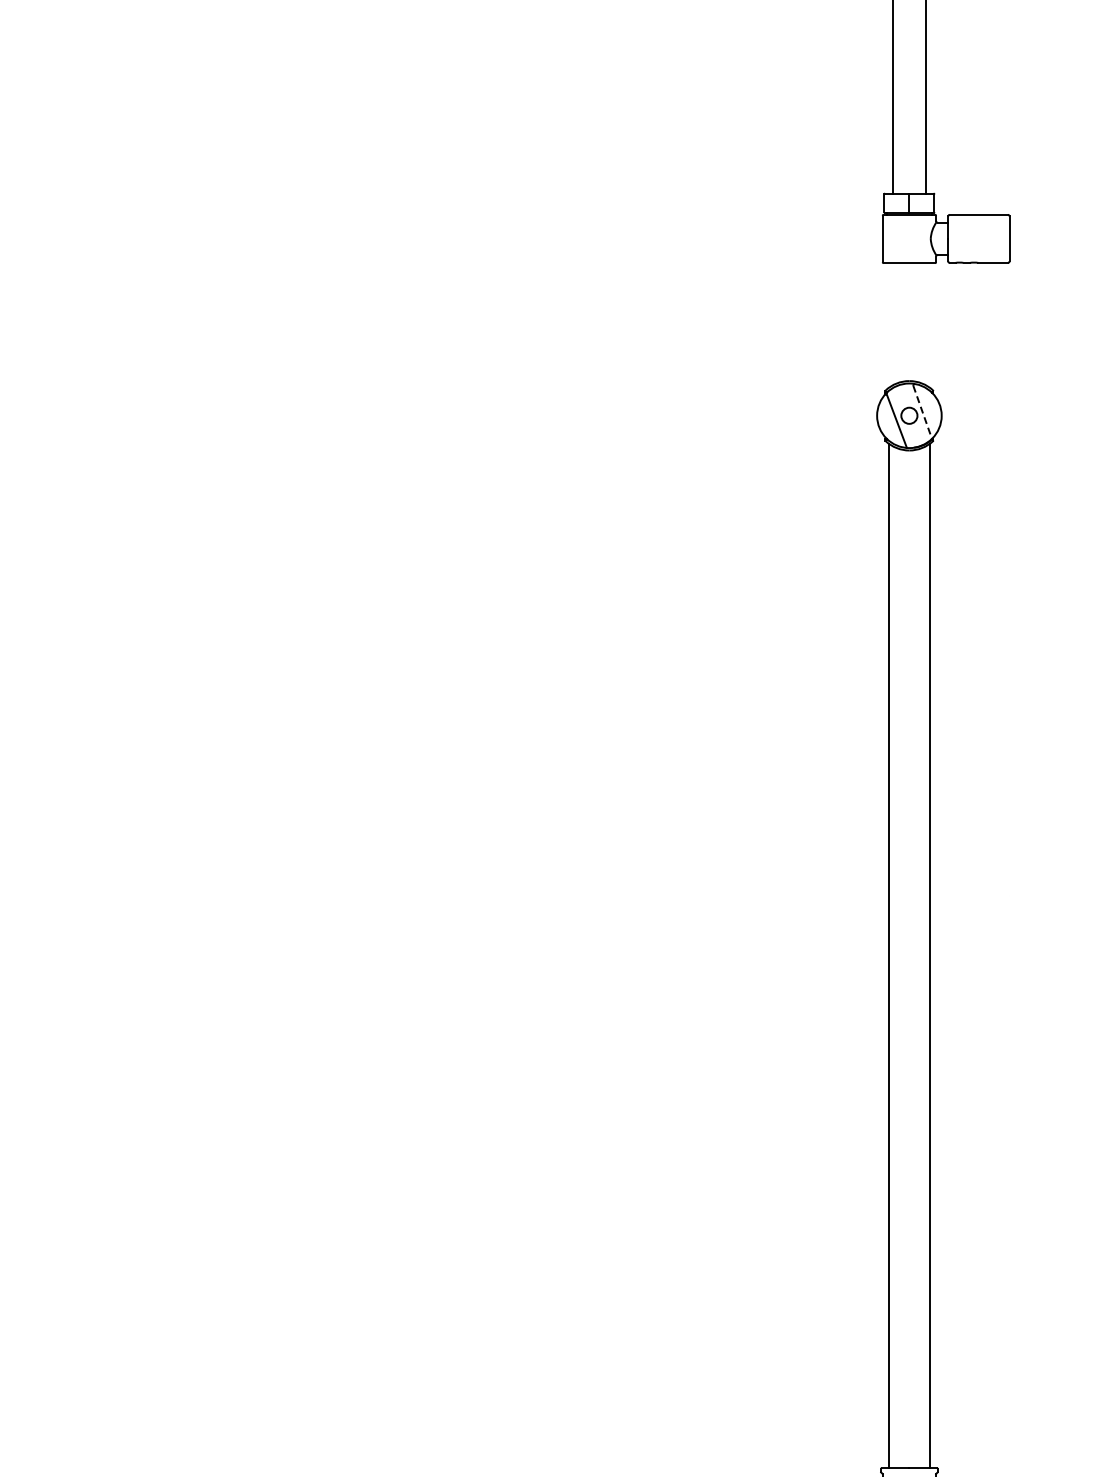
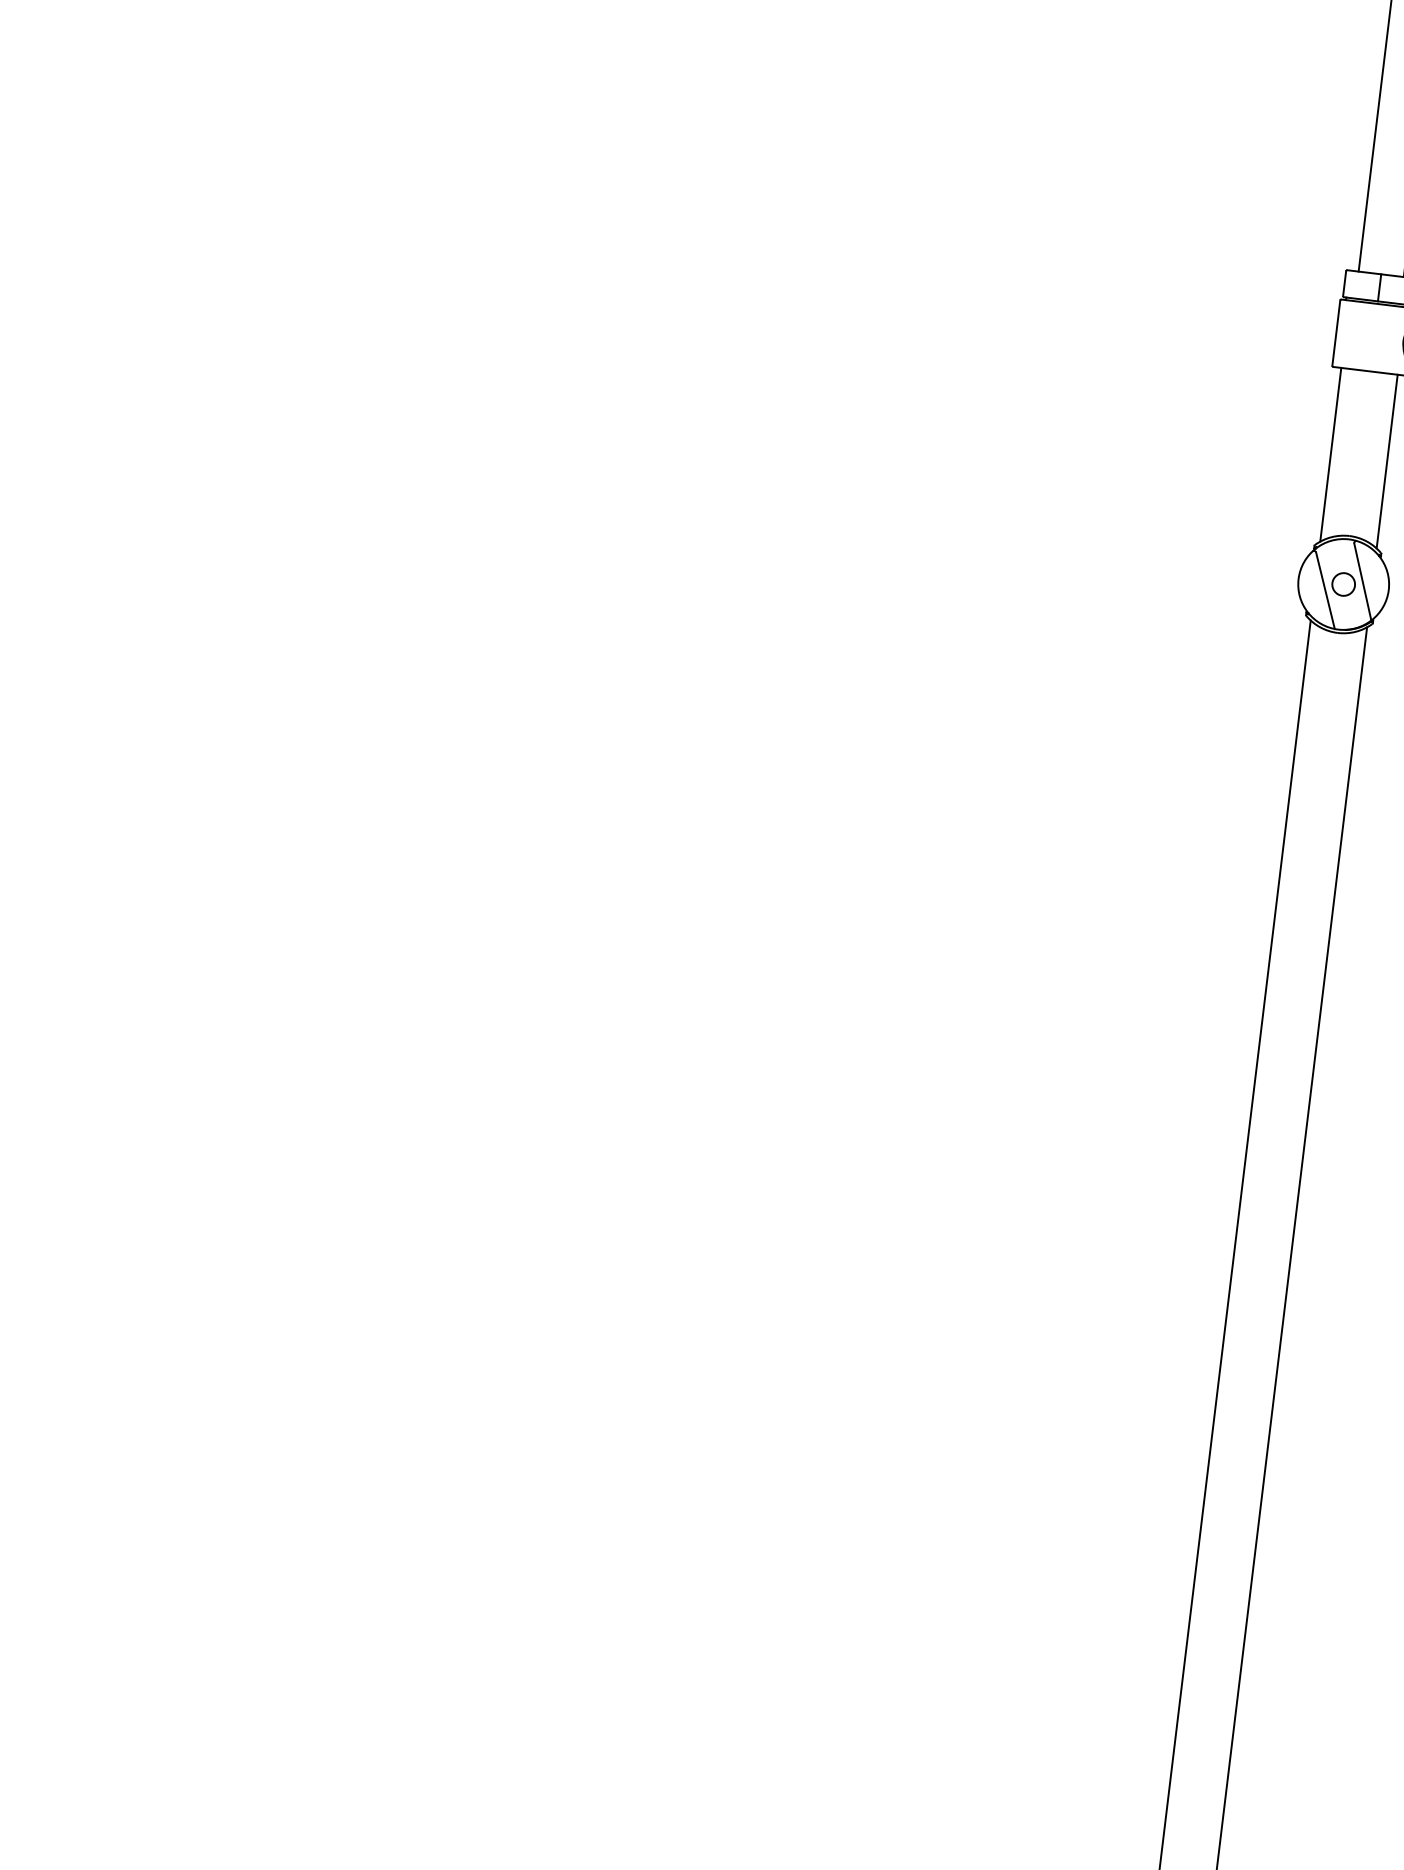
line: (889, 325) -> (1331, 455), added
line: (929, 325) -> (1387, 461), added
line: (922, 412) -> (1362, 582), dashed -> solid

